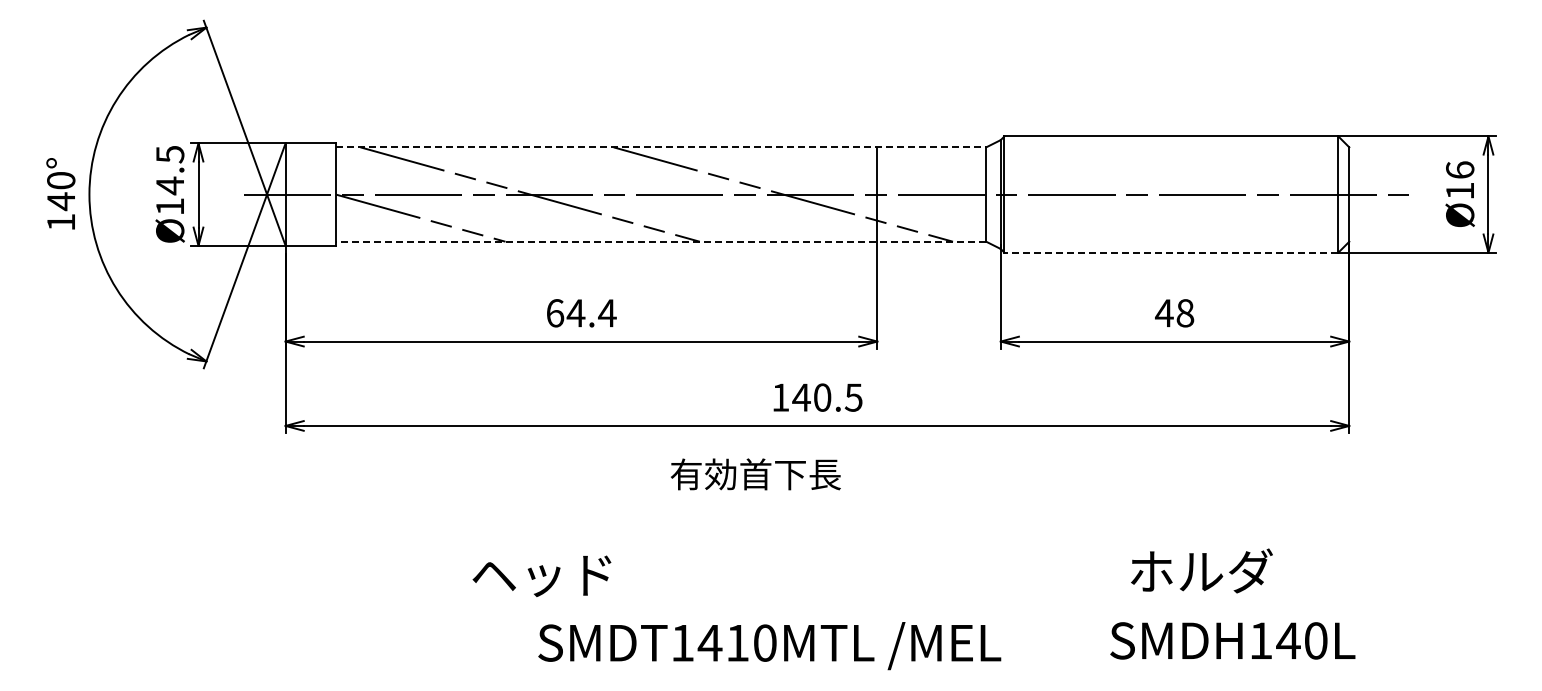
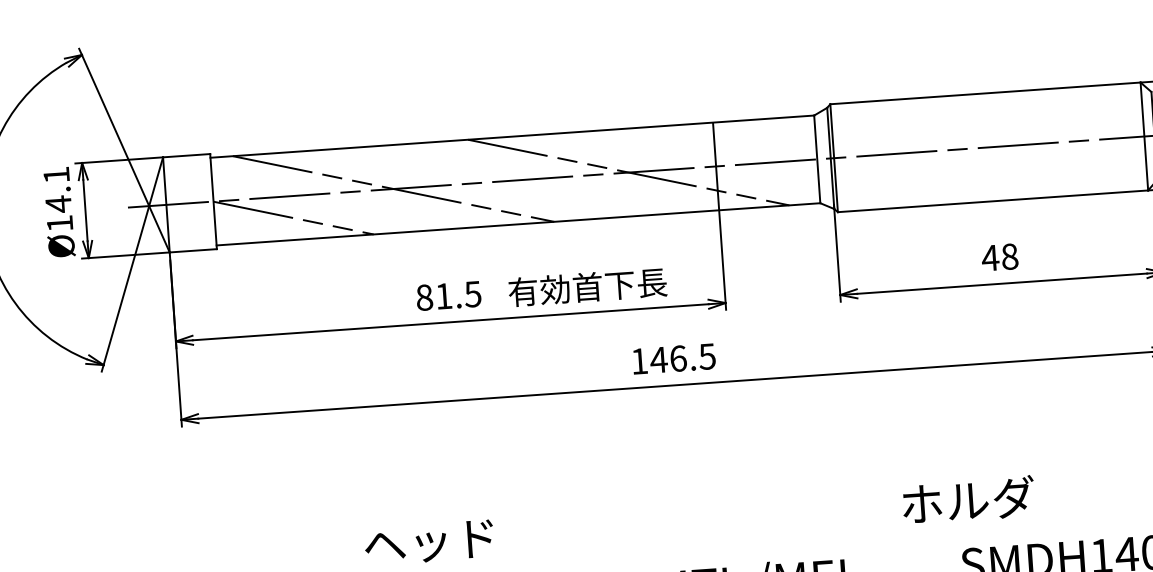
line: (661, 147) -> (512, 136), dashed -> solid
text: (170, 154) -> (56, 175), Ø14.5 -> Ø14.1
line: (661, 241) -> (518, 224), dashed -> solid
line: (1171, 252) -> (993, 201), dashed -> solid
text: (581, 313) -> (448, 296), 64.4 -> 81.5
text: (822, 397) -> (678, 358), 140.5 -> 146.5
text: (755, 474) -> (587, 287), moved
text: (1201, 570) -> (968, 499), moved

